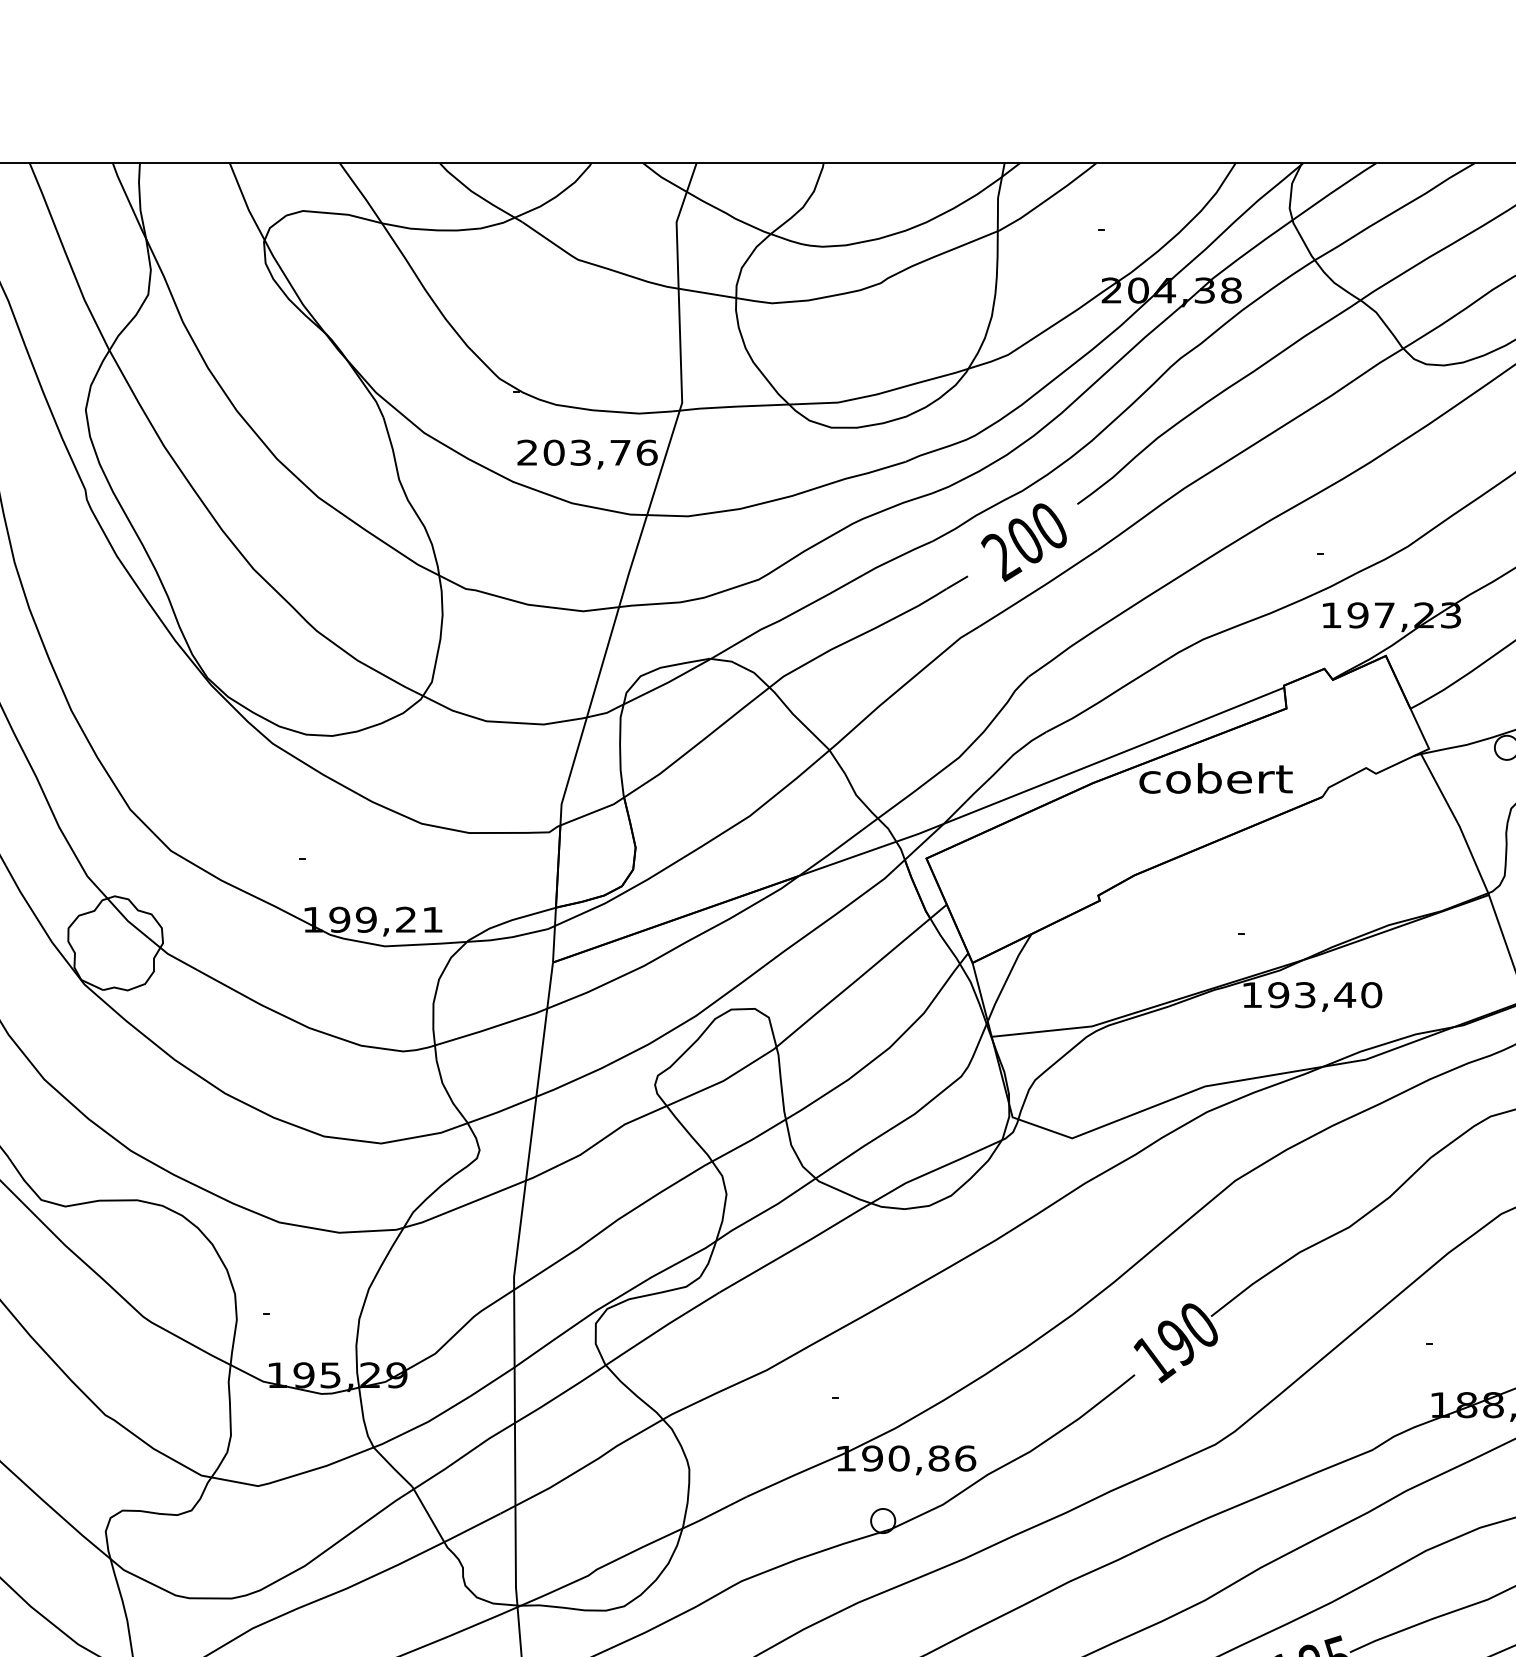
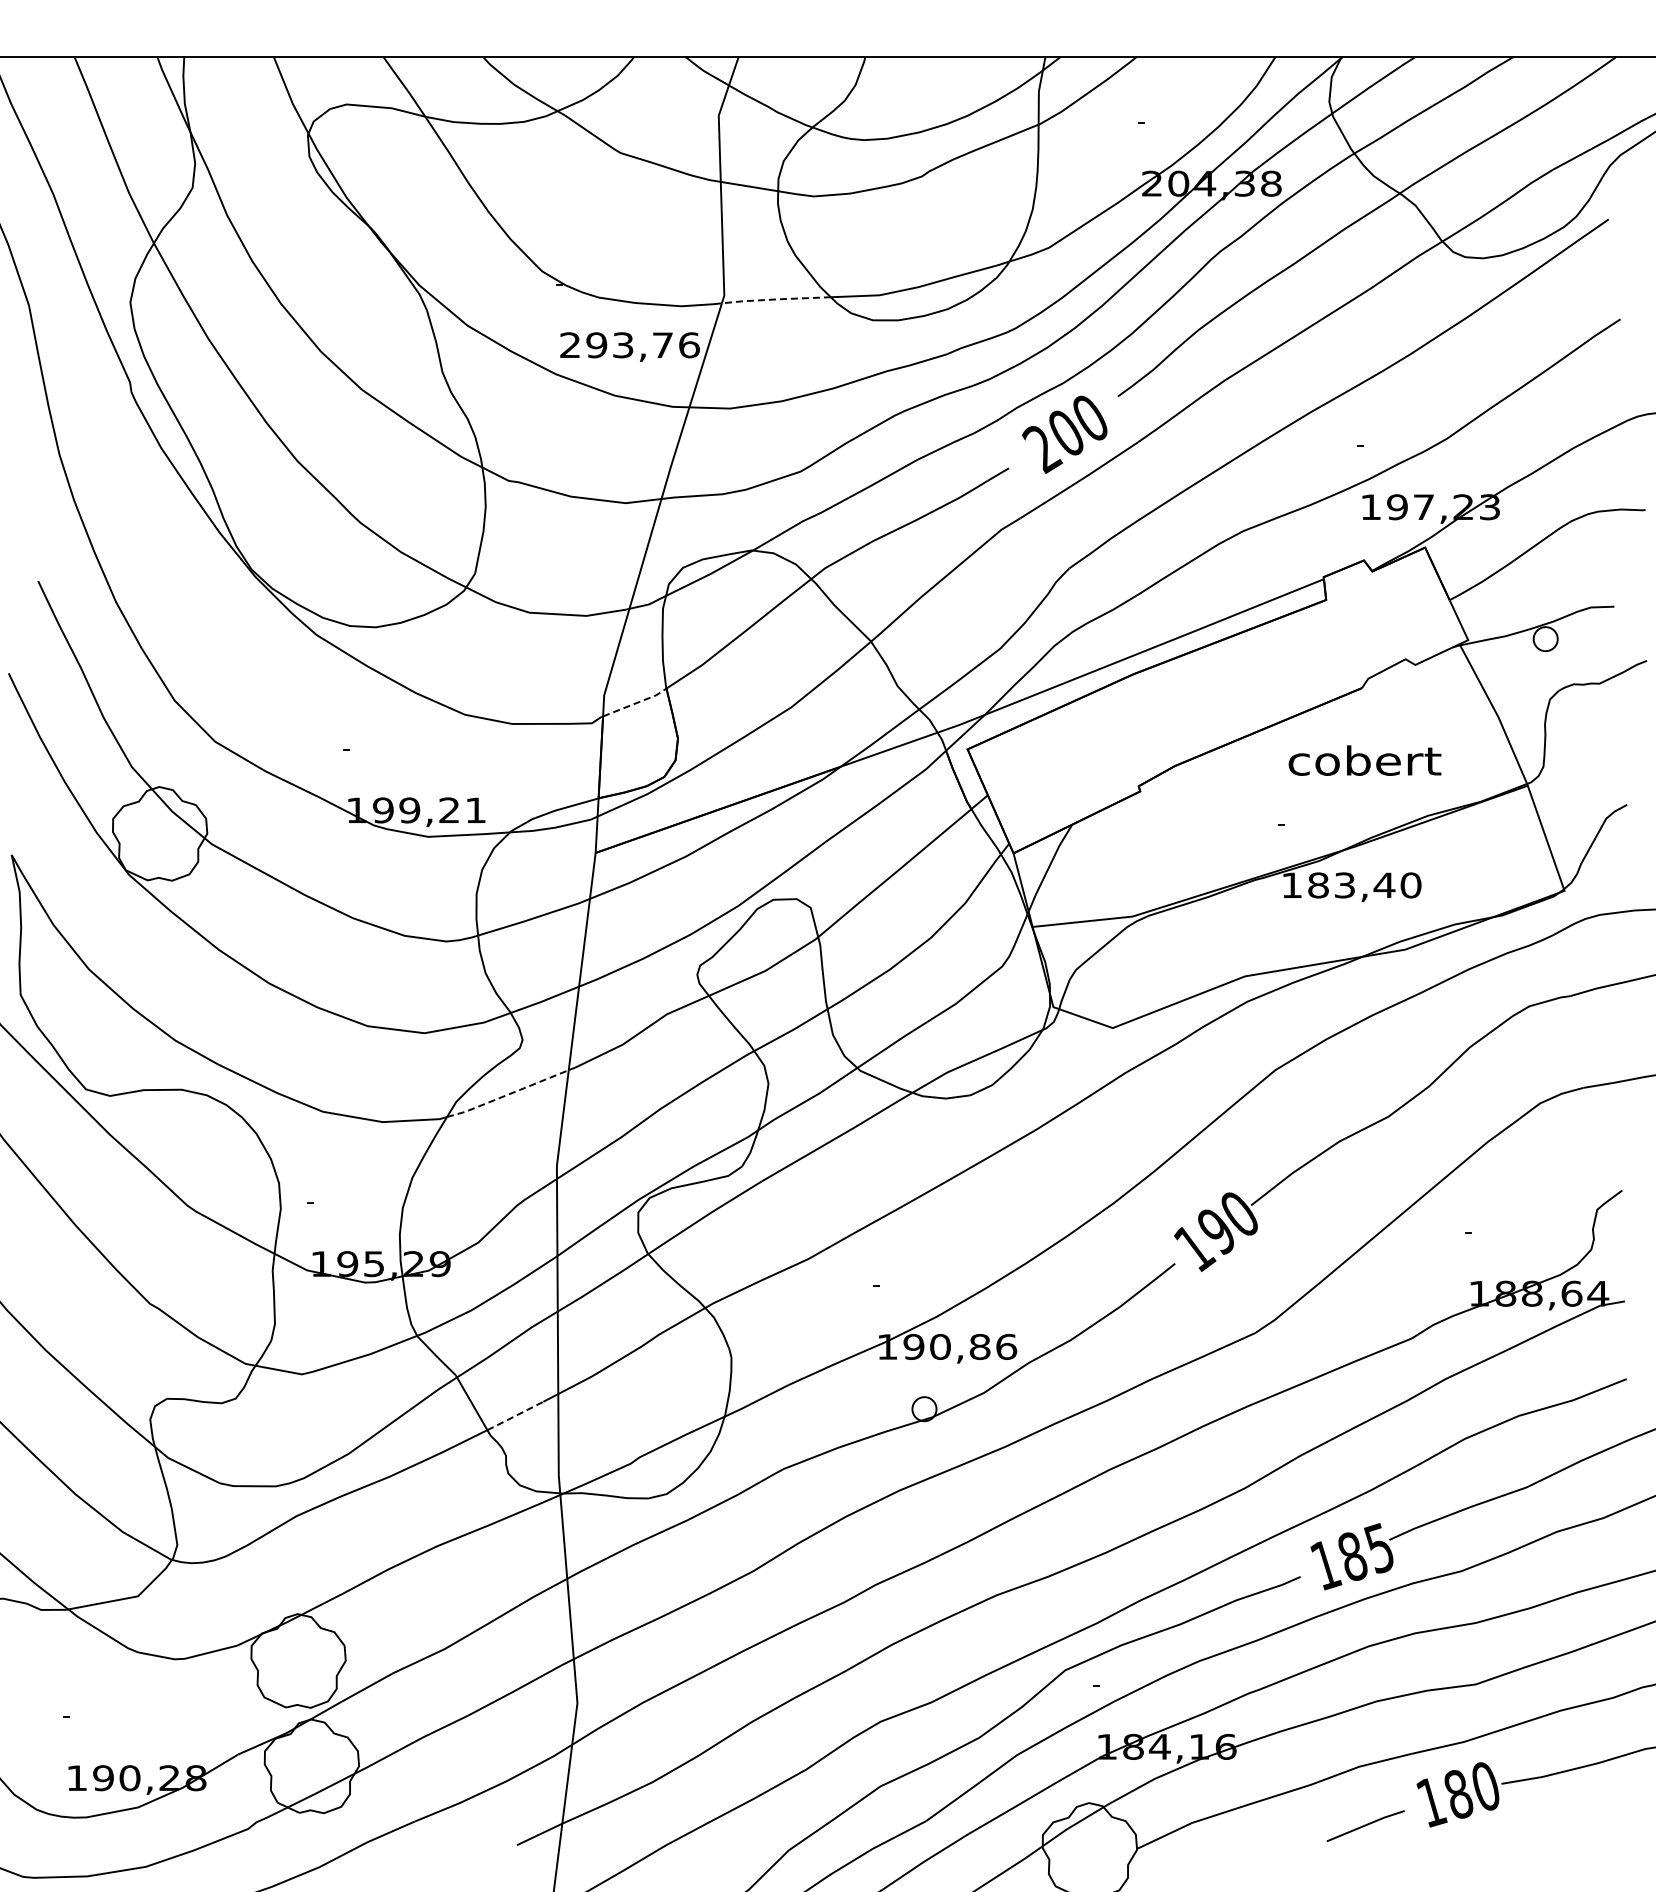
line: (733, 406) -> (775, 299), solid -> dashed
text: (553, 452) -> (596, 345), 203,76 -> 293,76
text: (1215, 778) -> (1364, 760), moved
line: (592, 812) -> (635, 703), solid -> dashed
text: (1278, 995) -> (1318, 885), 193,40 -> 183,40
line: (464, 1205) -> (507, 1094), solid -> dashed
line: (472, 1528) -> (515, 1416), solid -> dashed

